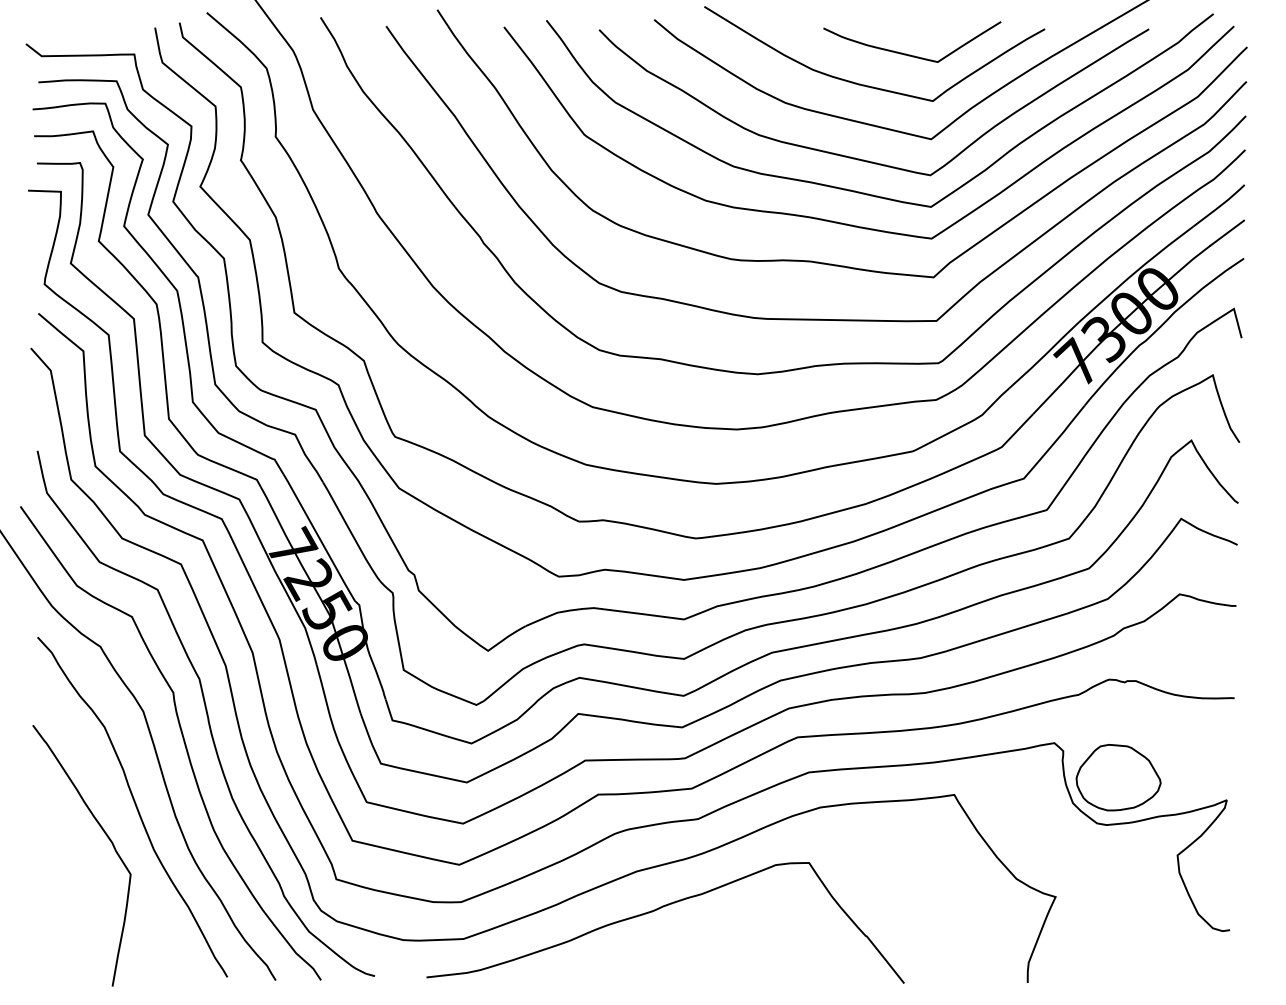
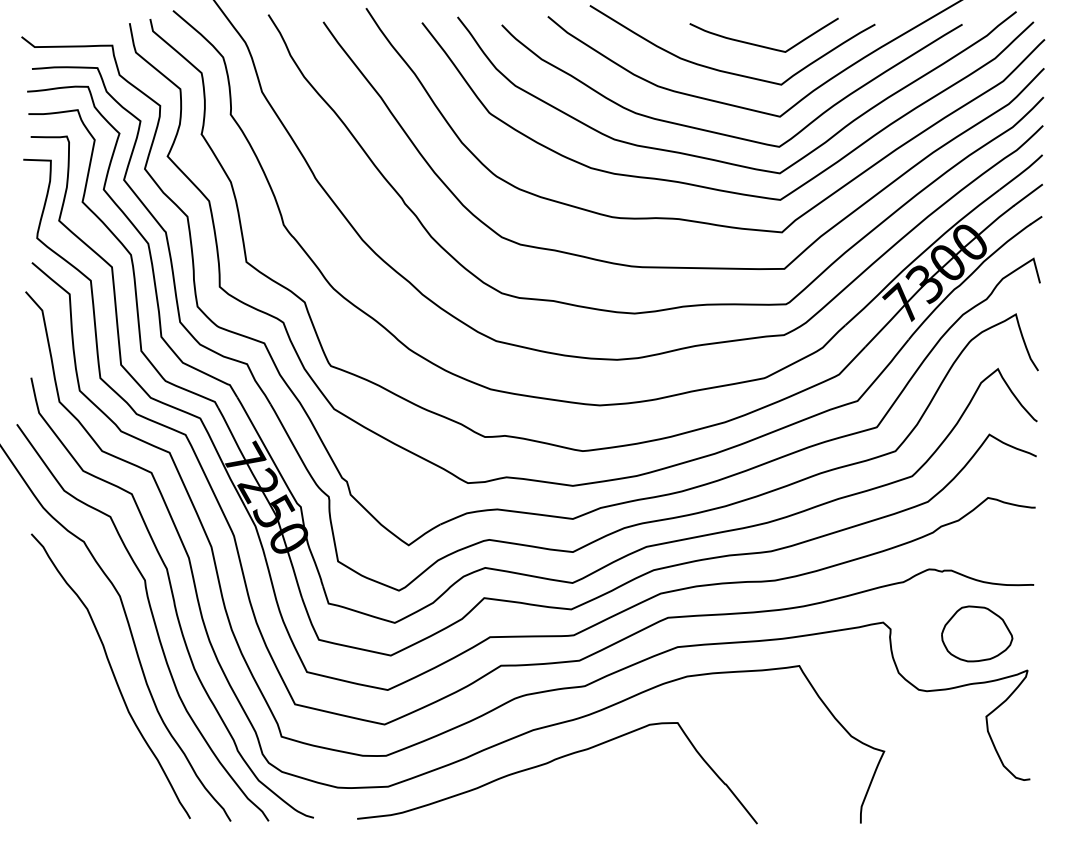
part: (1118, 777) -> (977, 633), moved
curve: (108, 839) -> (90, 703), removed

